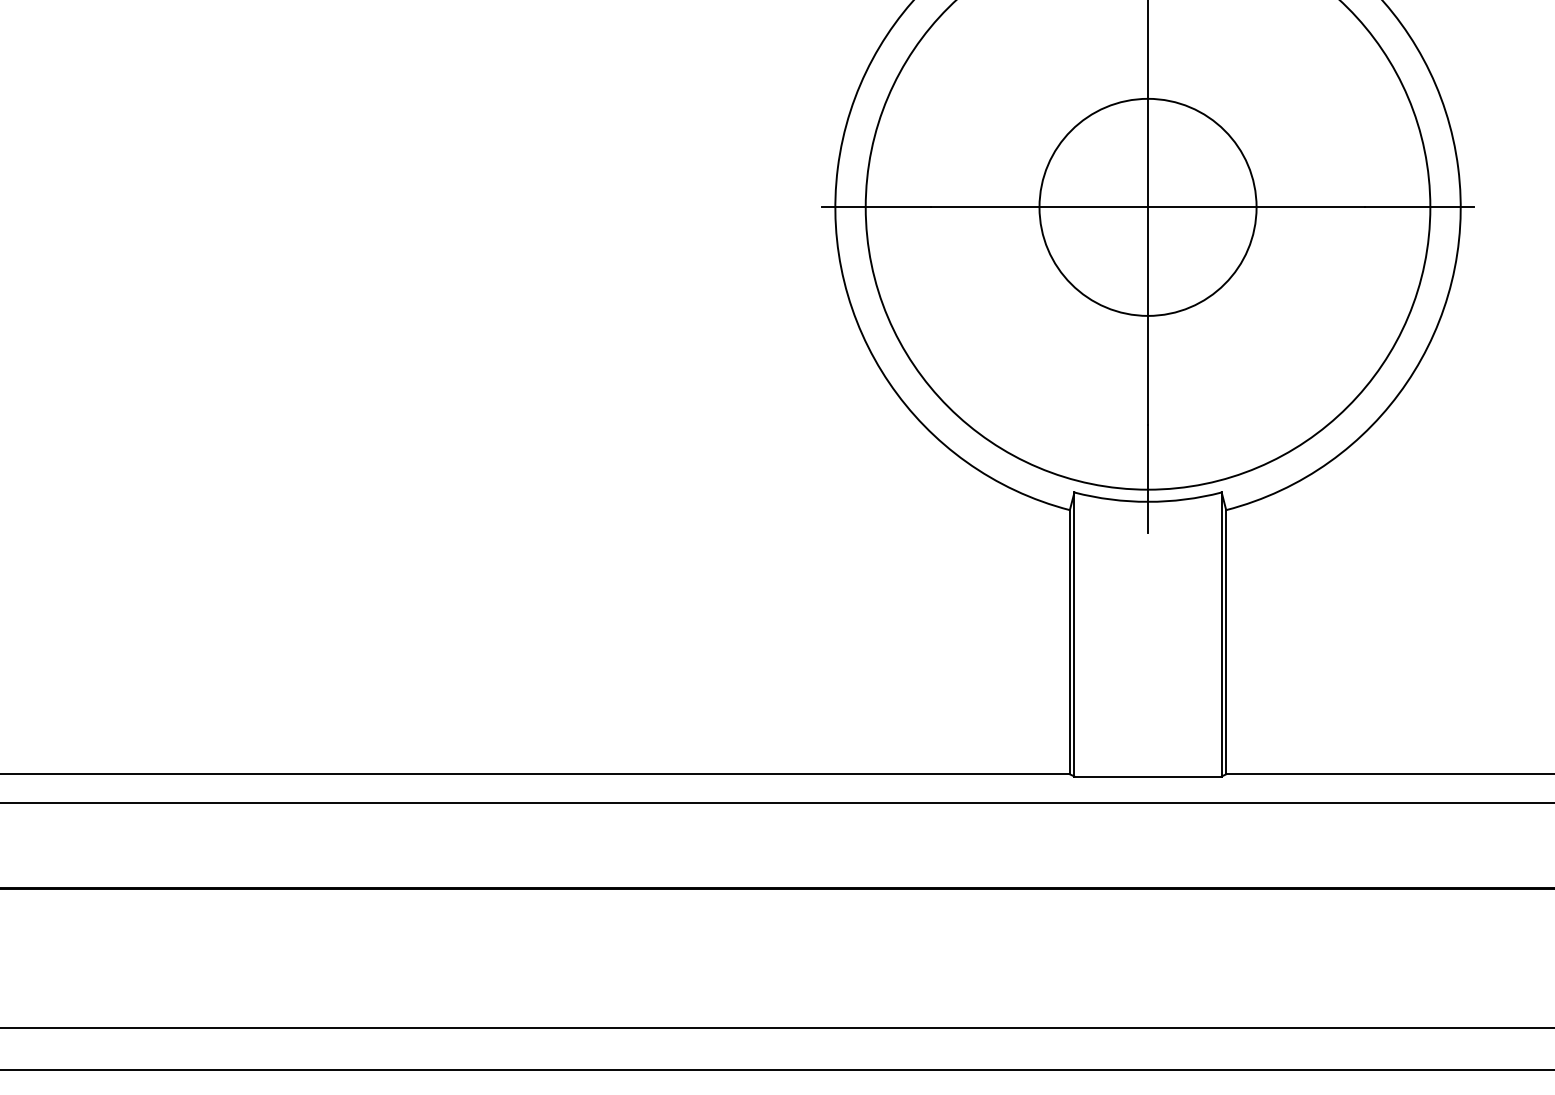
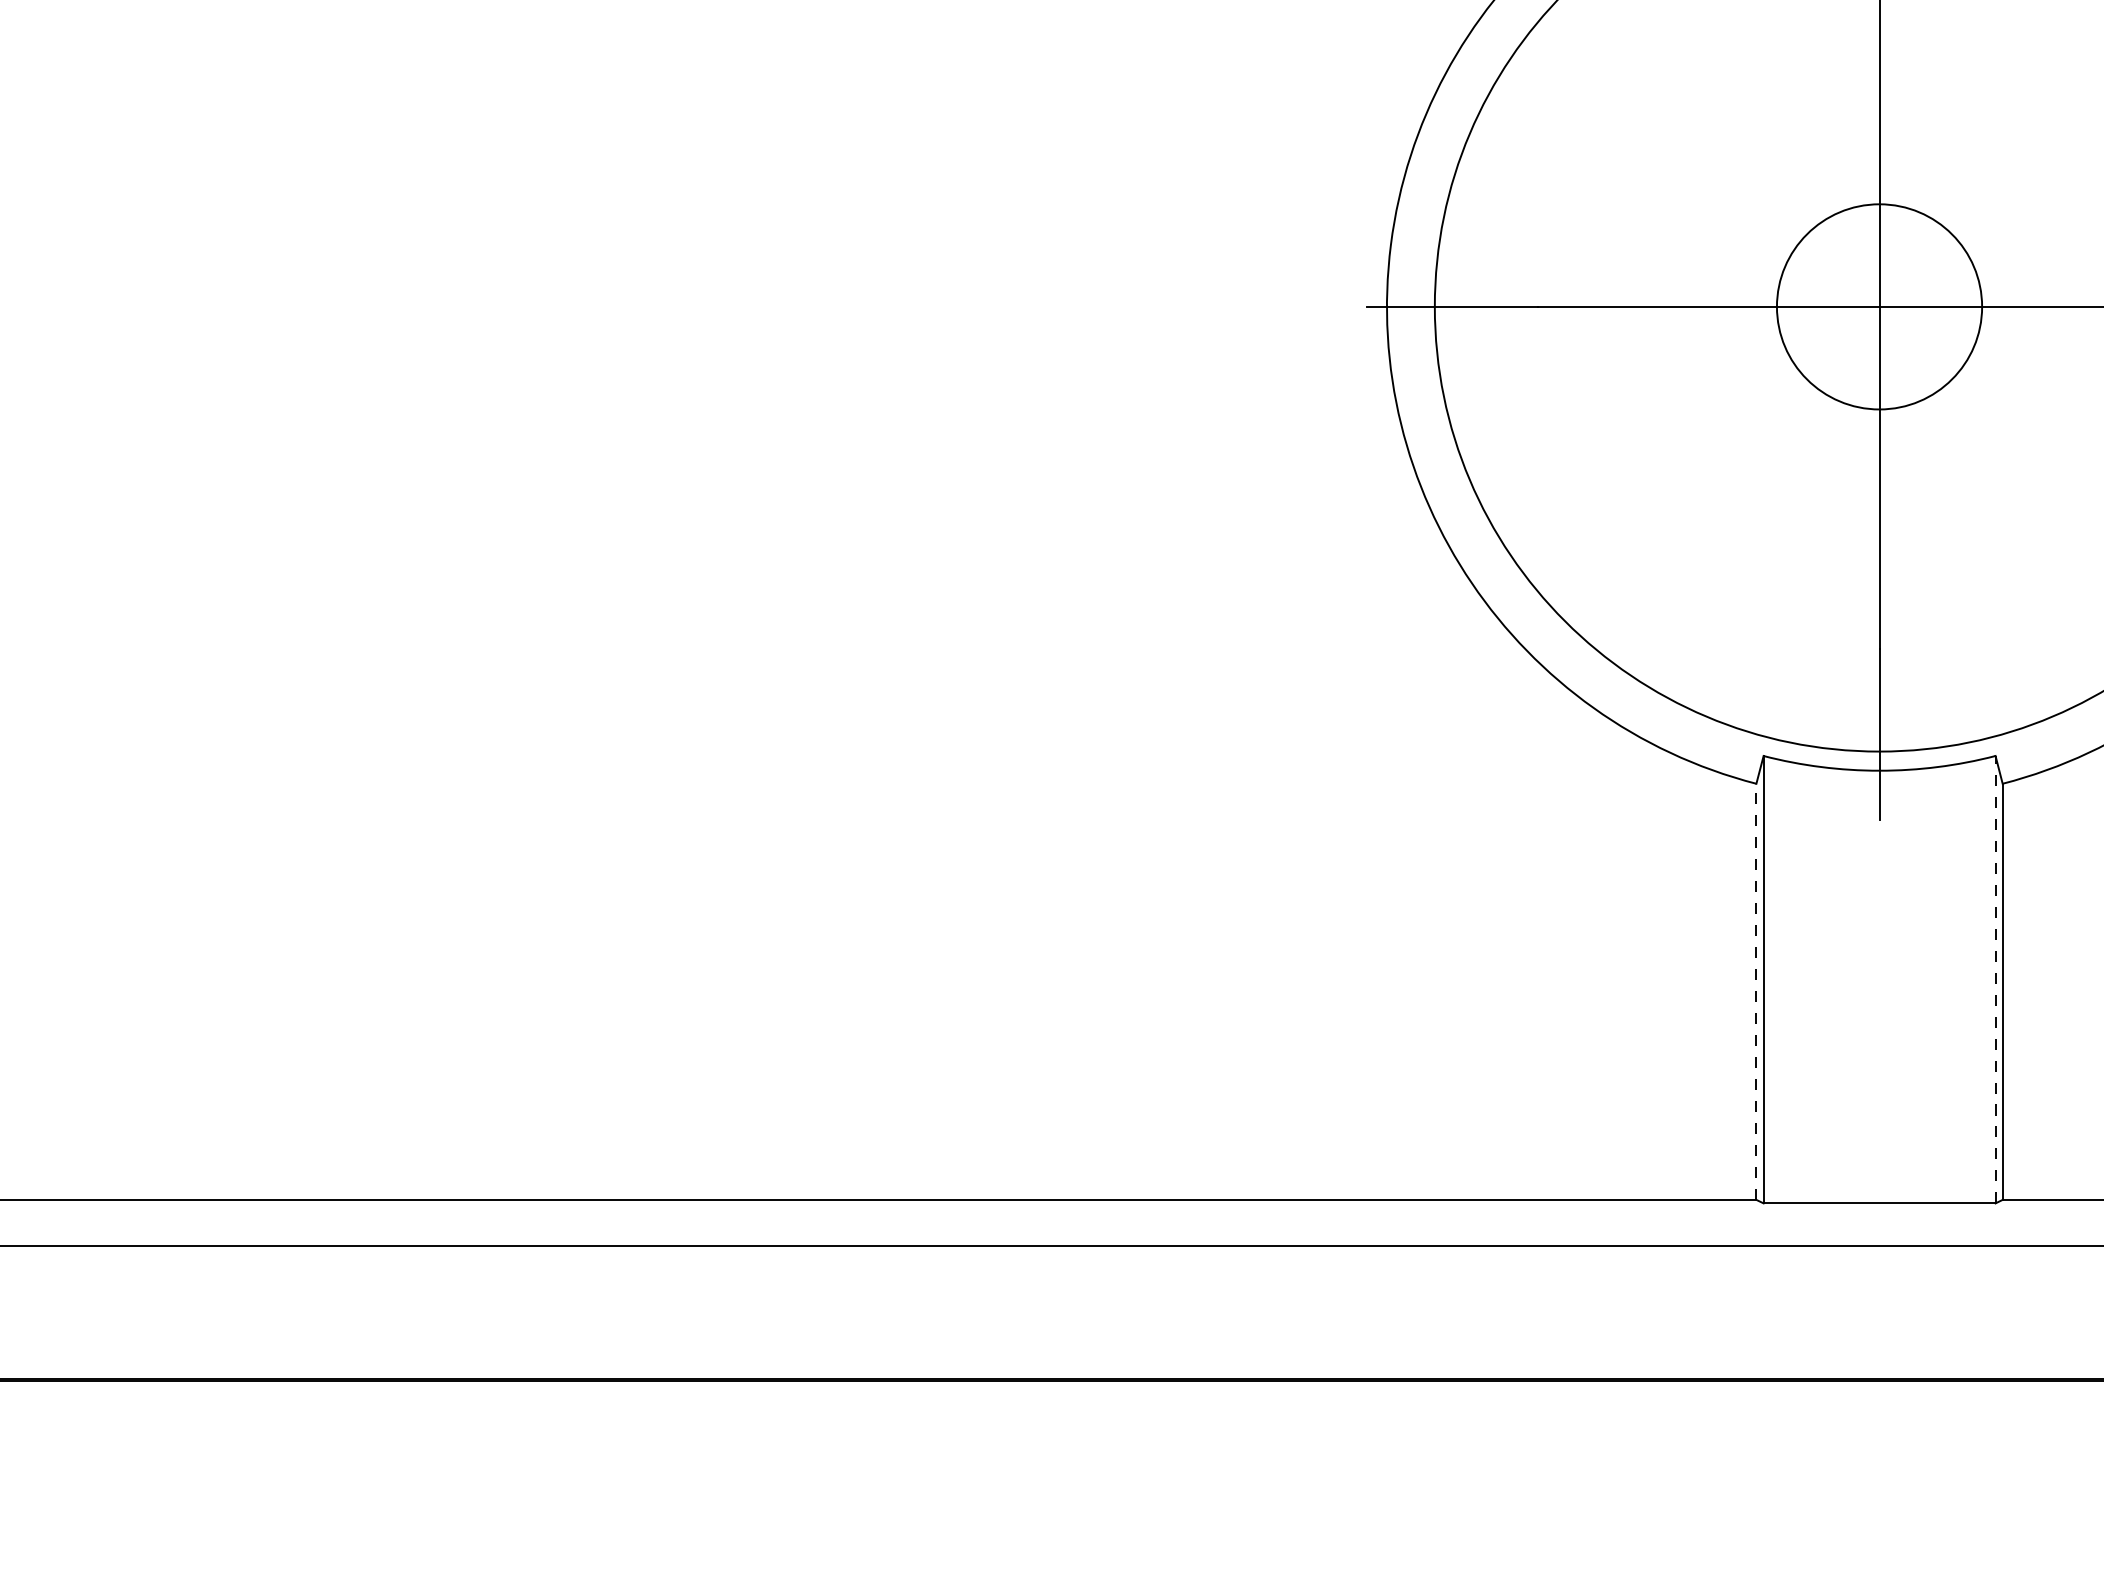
circle: (1147, 206) -> (1878, 305), size x0.6
line: (1221, 634) -> (1995, 979), solid -> dashed
line: (1069, 641) -> (1755, 990), solid -> dashed

